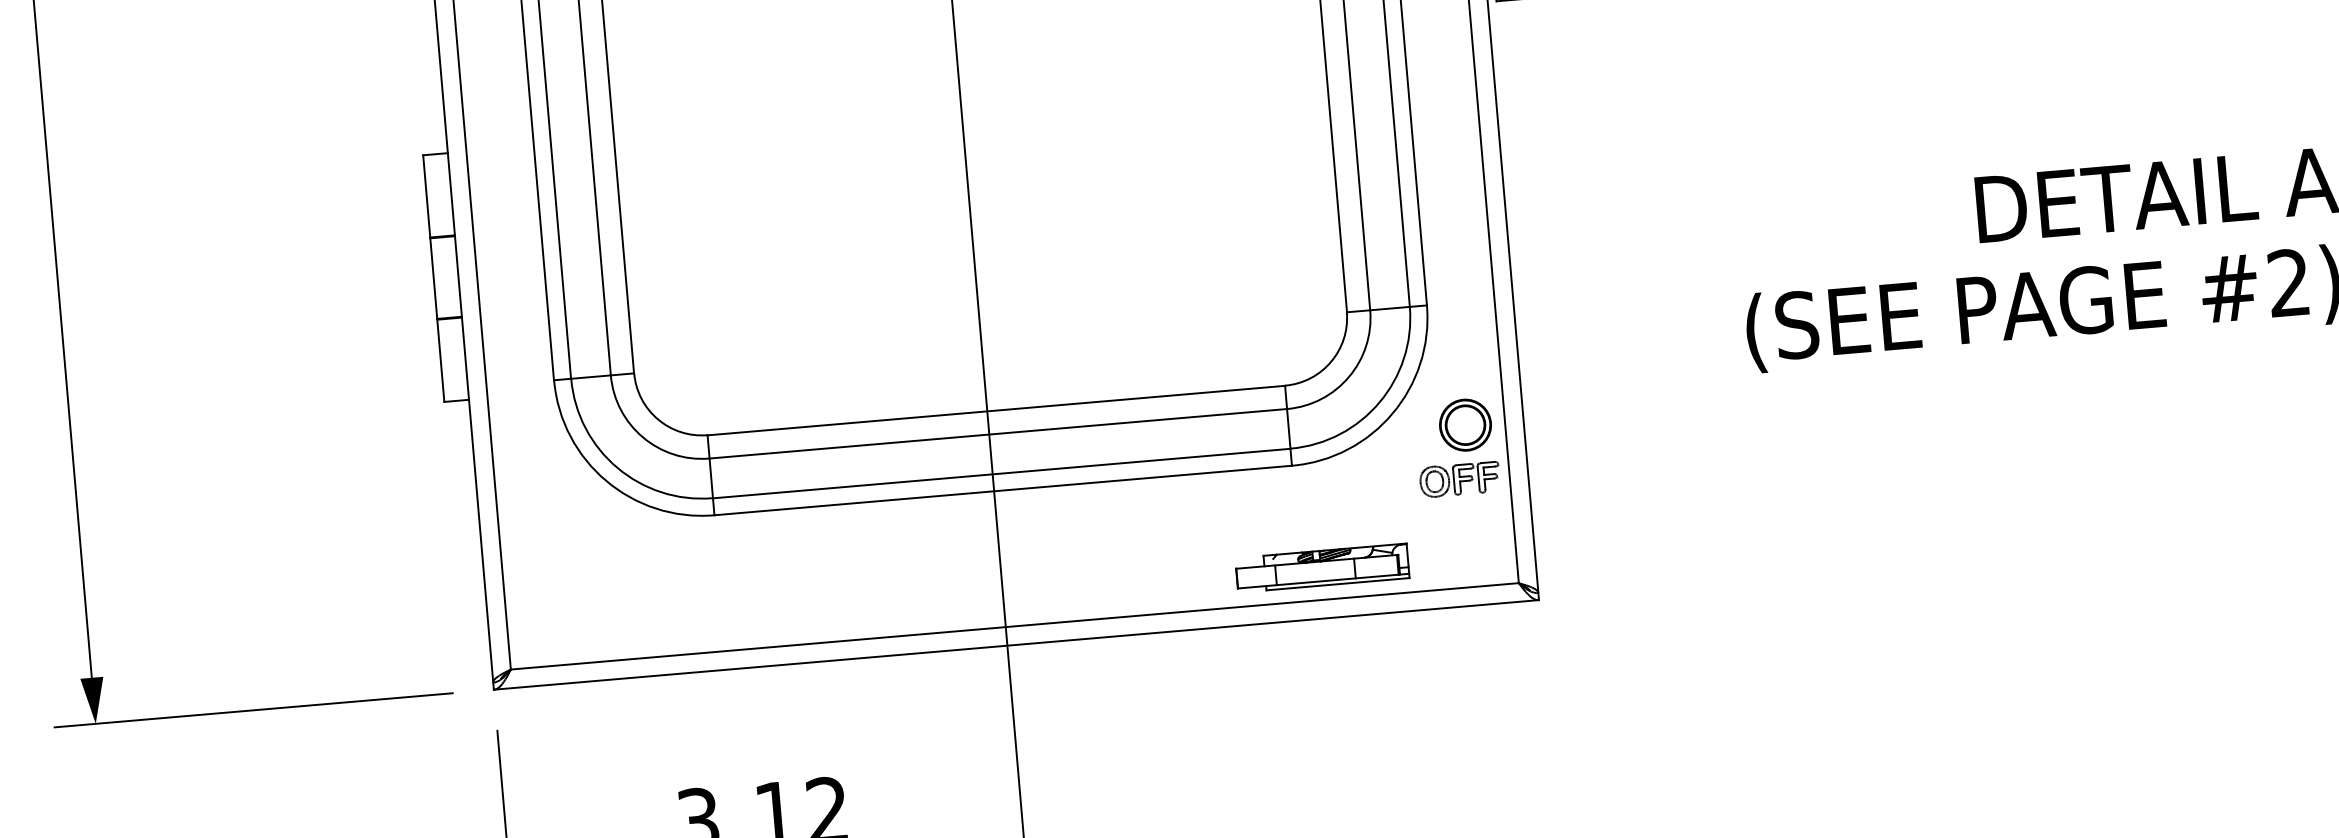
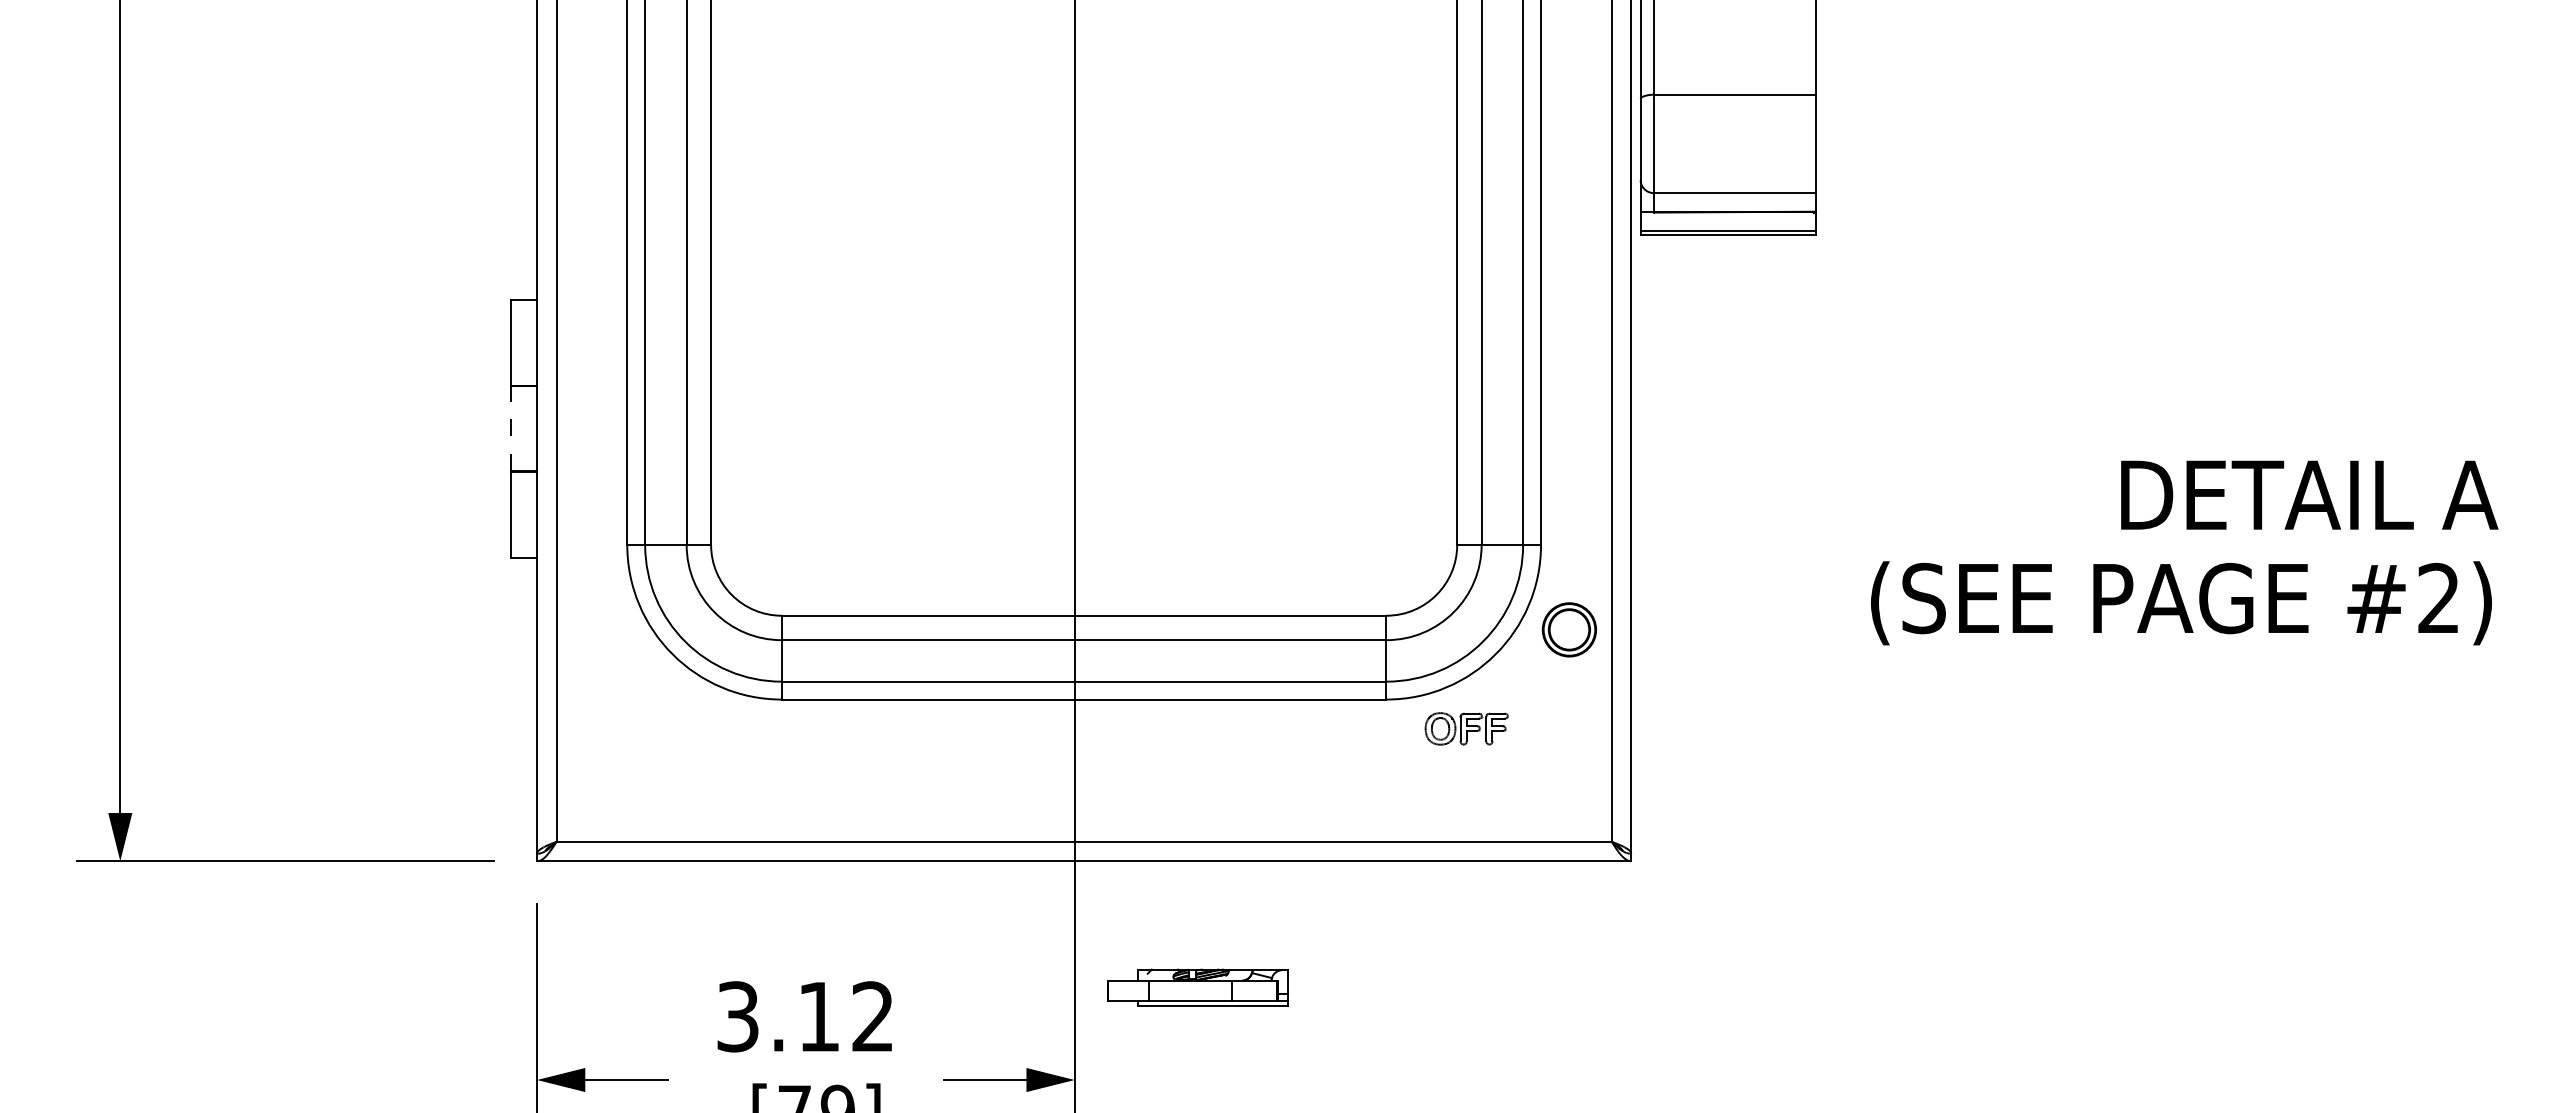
line: (434, 278) -> (511, 428), solid -> dashed
part: (1464, 424) -> (1568, 629), moved
part: (1459, 479) -> (1466, 728), moved
part: (1321, 567) -> (1197, 987), moved

